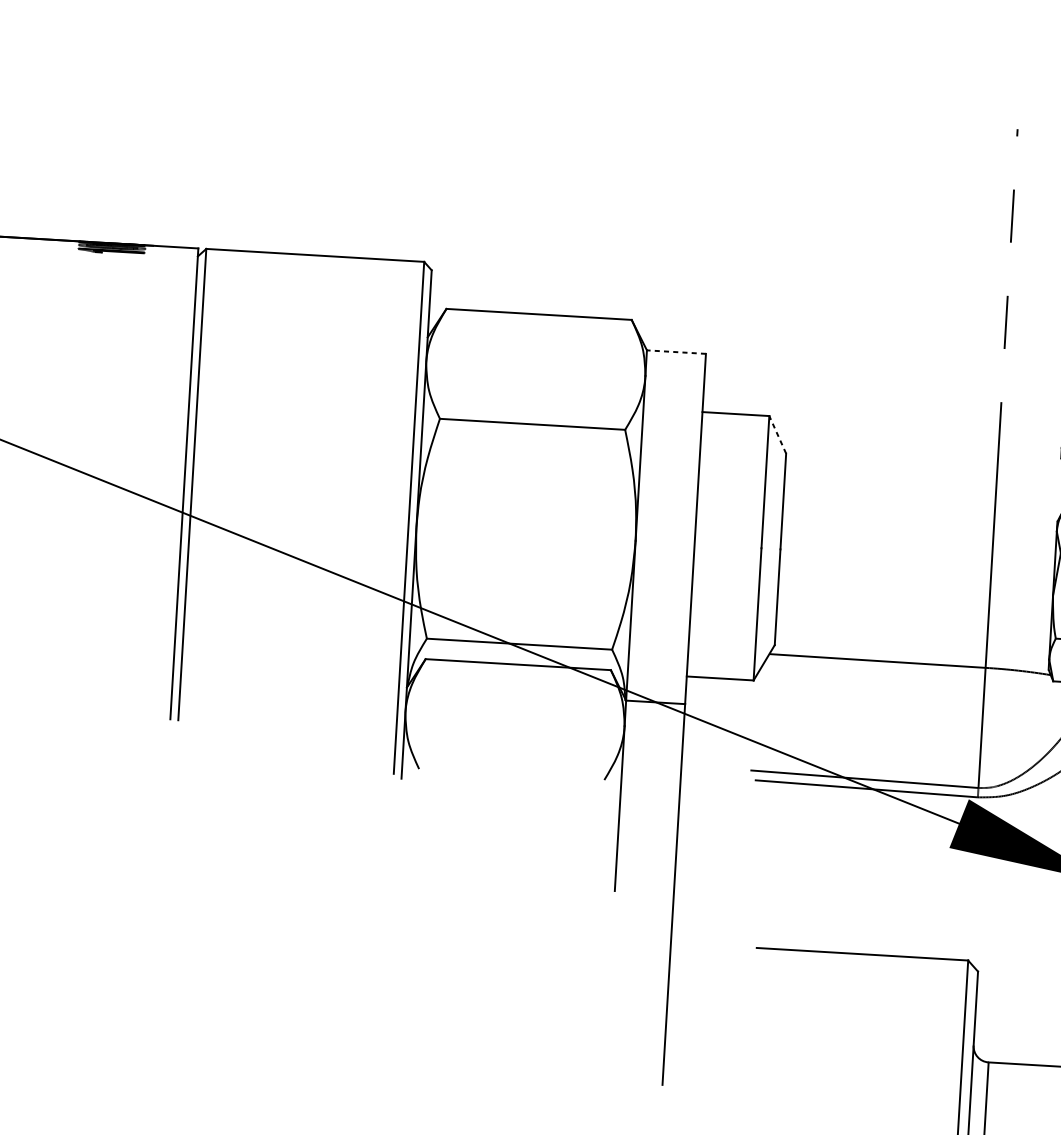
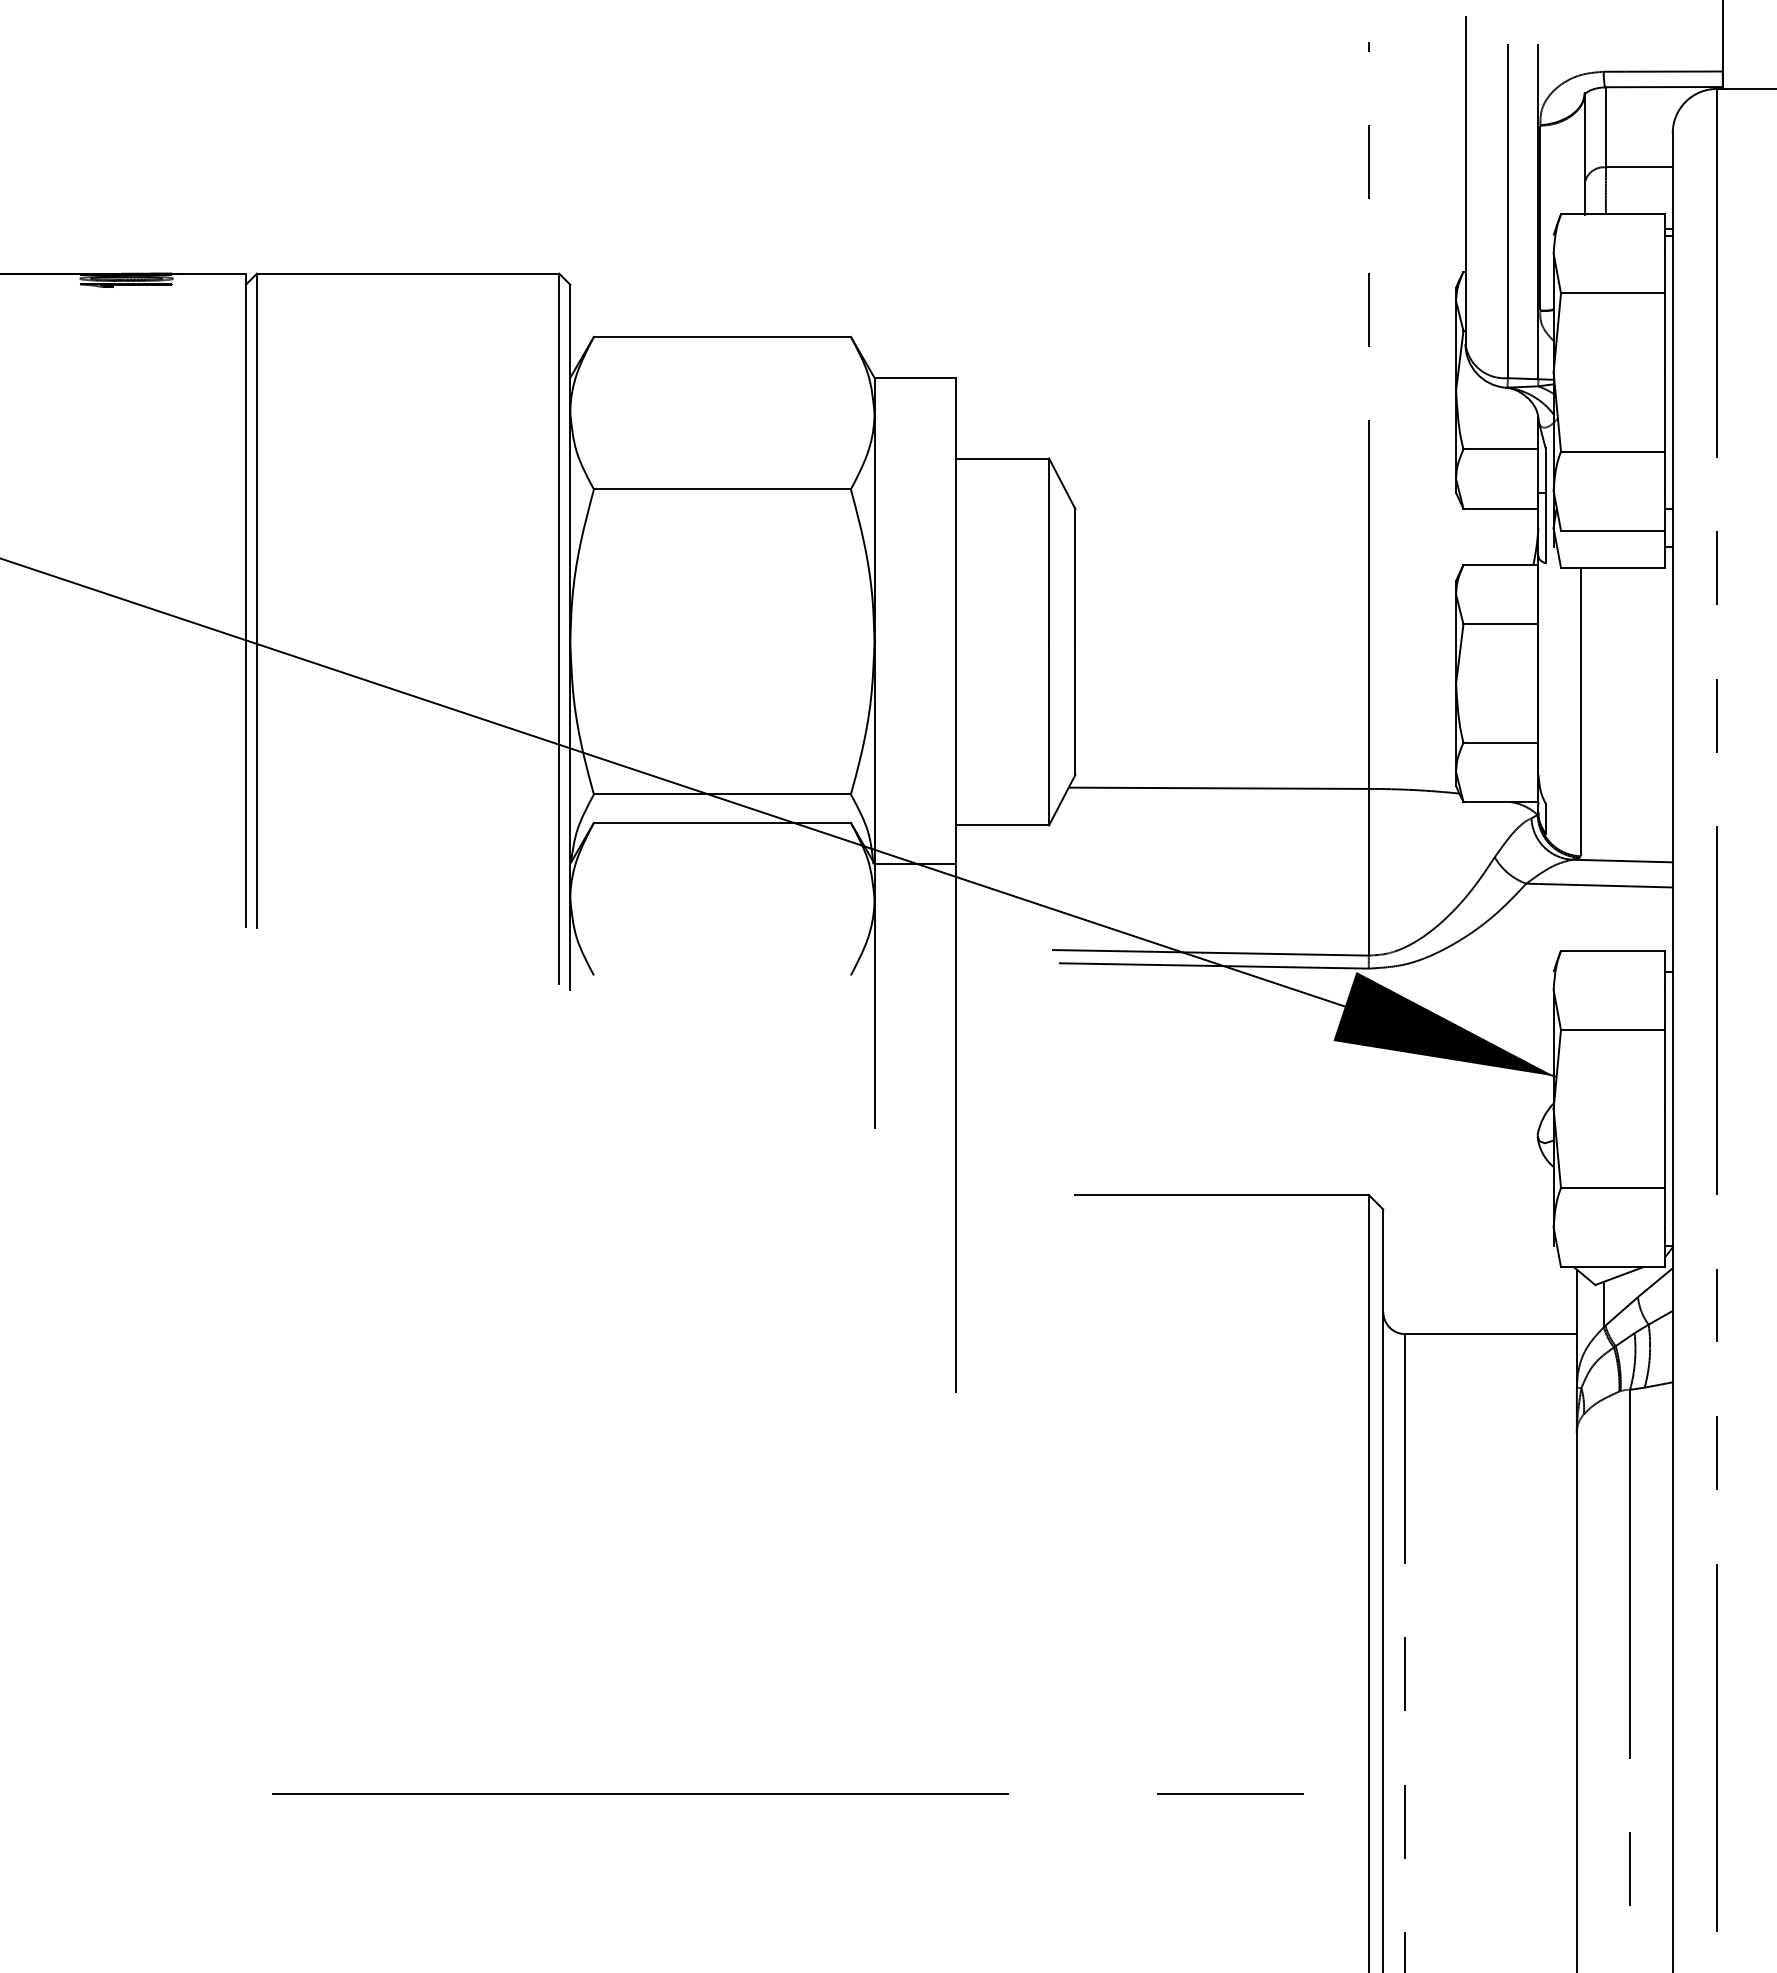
line: (676, 351) -> (915, 377), dashed -> solid
line: (777, 434) -> (1062, 483), dashed -> solid

